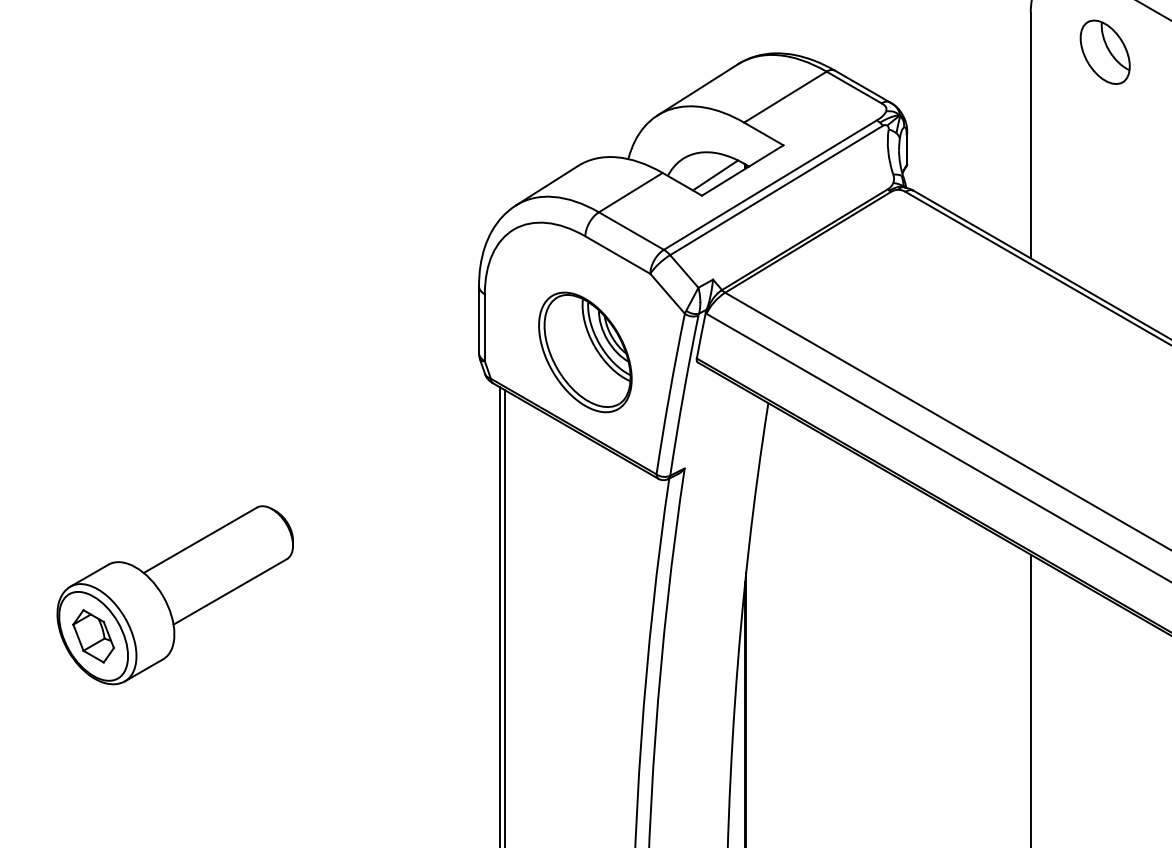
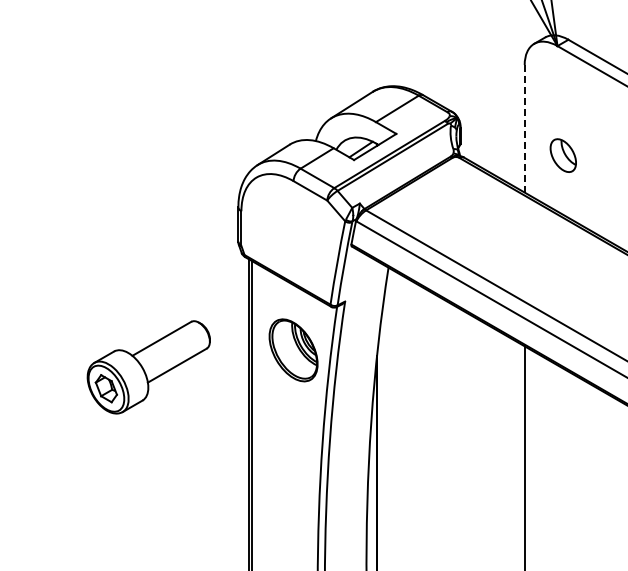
part: (1103, 52) -> (562, 155), moved
line: (1030, 134) -> (524, 128), solid -> dashed
part: (585, 352) -> (293, 350), moved
part: (174, 595) -> (148, 367), moved

